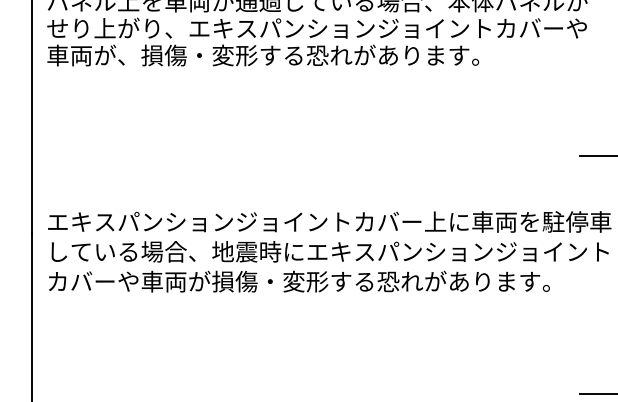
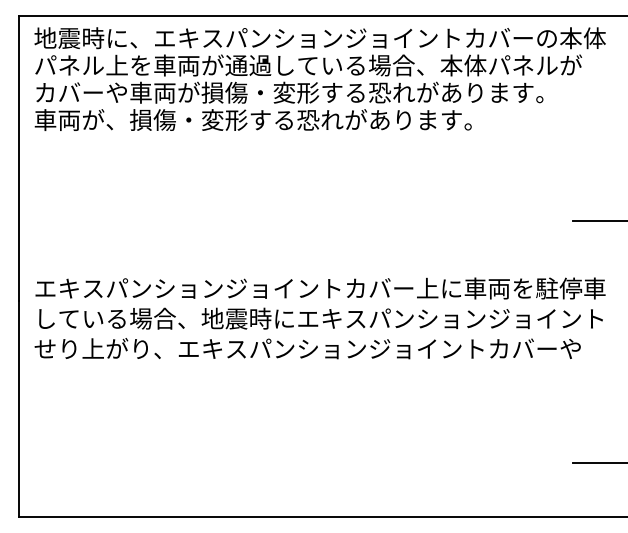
text: (316, 28) -> (307, 92), せり上がり、エキスパンションジョイントカバーや -> カバーや車両が損傷・変形する恐れがあります。
text: (316, 281) -> (307, 348), カバーや車両が損傷・変形する恐れがあります。 -> せり上がり、エキスパンションジョイントカバーや

